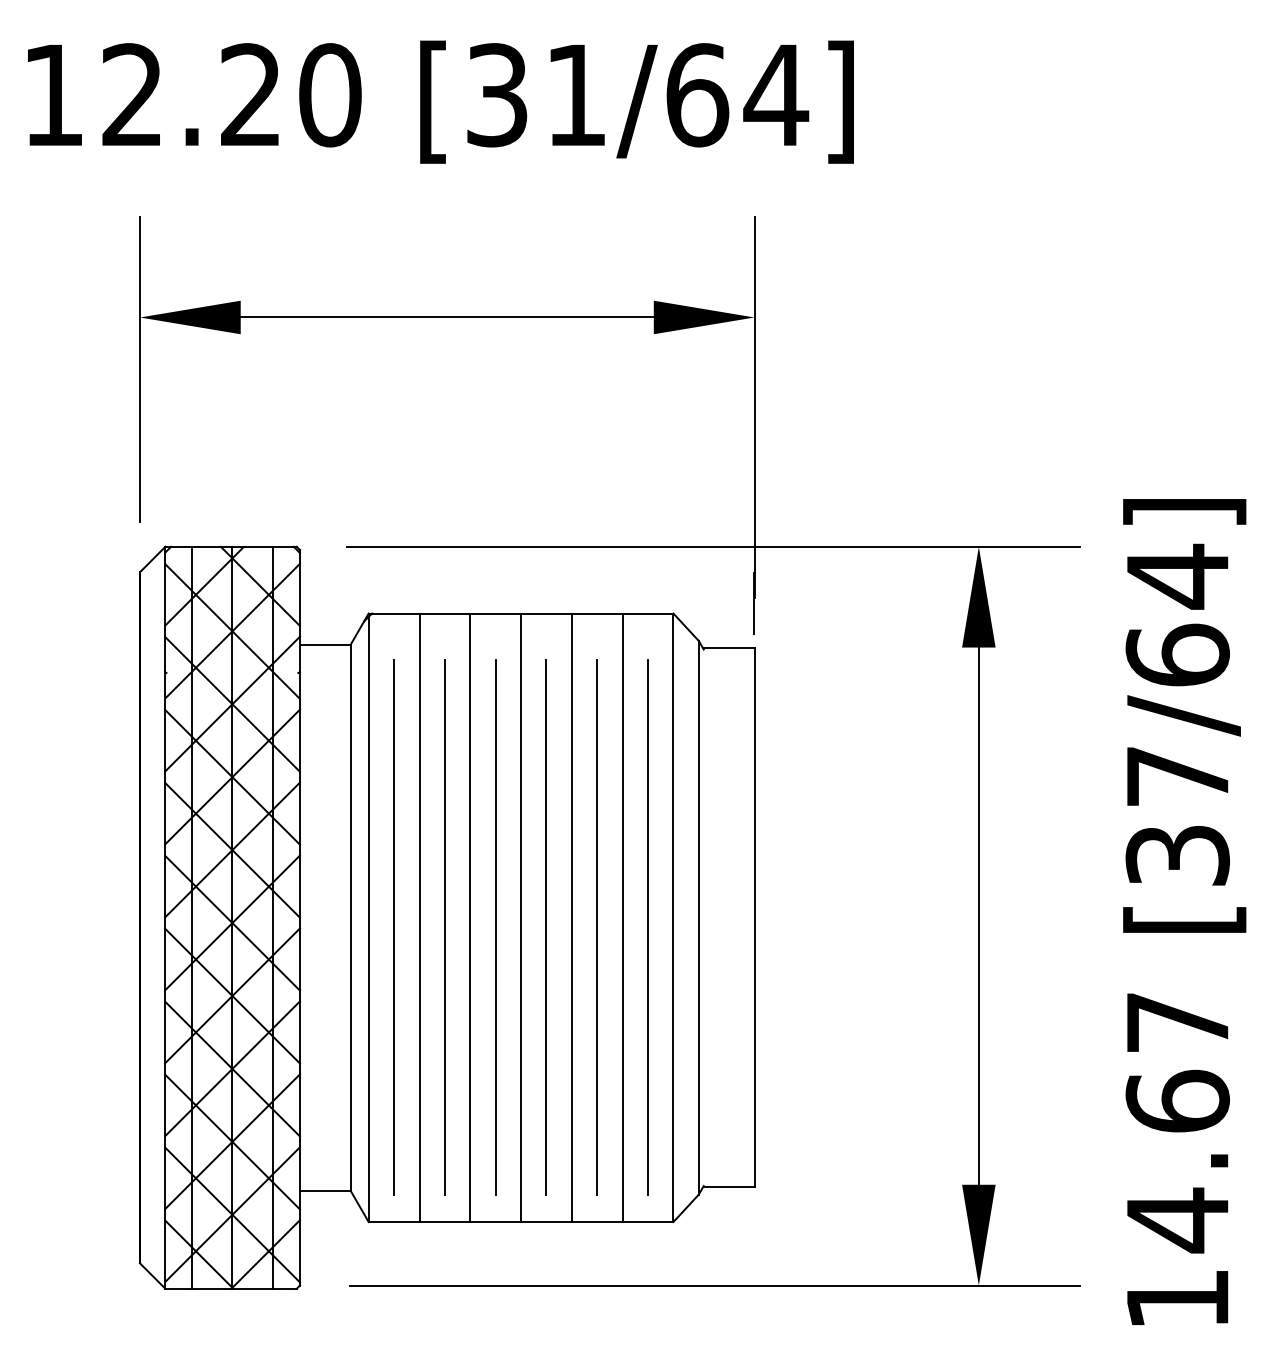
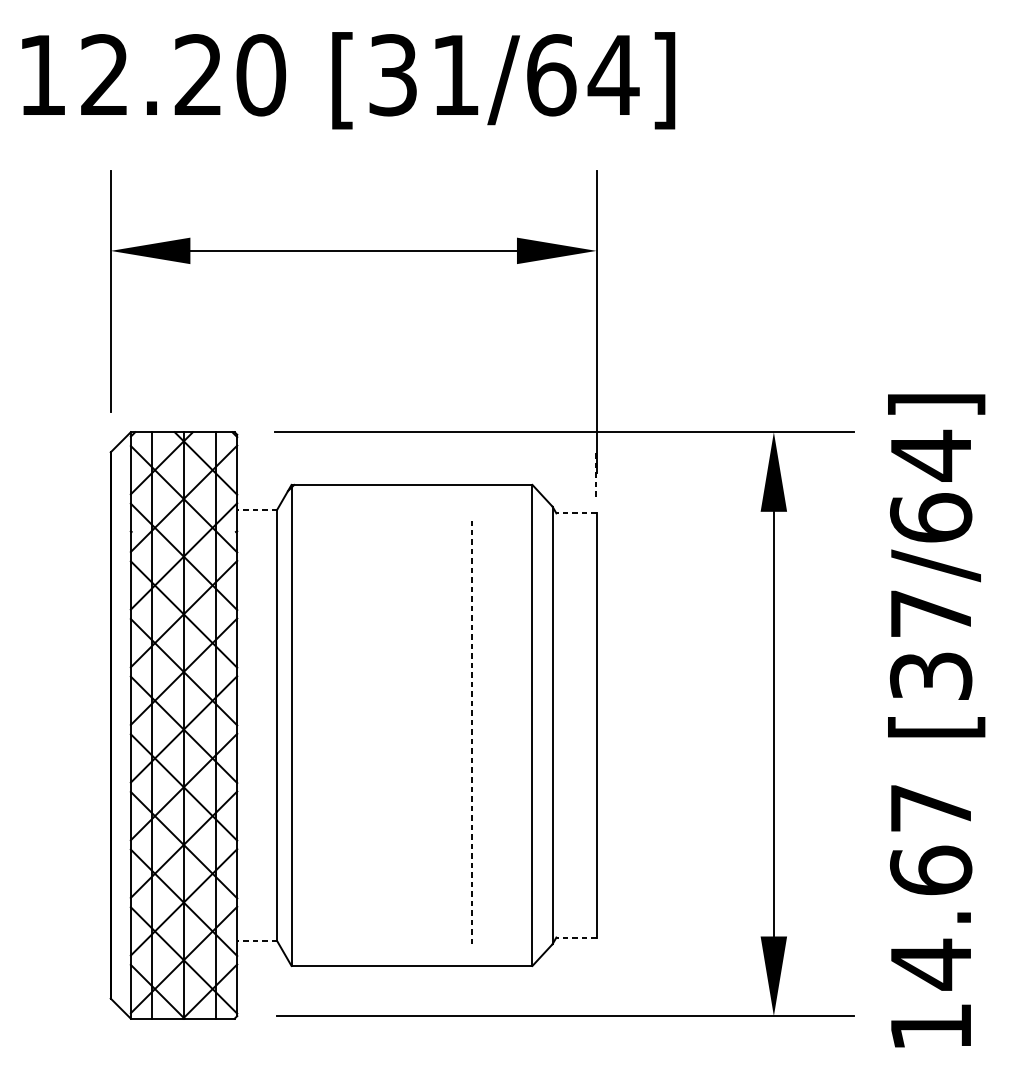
line: (753, 603) -> (595, 477), solid -> dashed
line: (326, 644) -> (258, 509), solid -> dashed
line: (728, 648) -> (575, 512), solid -> dashed
line: (419, 917) -> (331, 725), removed
line: (470, 917) -> (372, 725), removed
line: (521, 917) -> (412, 725), removed
line: (571, 917) -> (451, 725), removed
line: (622, 917) -> (492, 725), removed
line: (394, 926) -> (311, 732), removed
line: (444, 926) -> (351, 732), removed
line: (546, 926) -> (432, 732), removed
line: (597, 926) -> (472, 732), solid -> dashed
line: (648, 926) -> (512, 732), removed
line: (495, 927) -> (391, 733), removed
line: (728, 1187) -> (575, 938), solid -> dashed
line: (324, 1190) -> (256, 941), solid -> dashed

